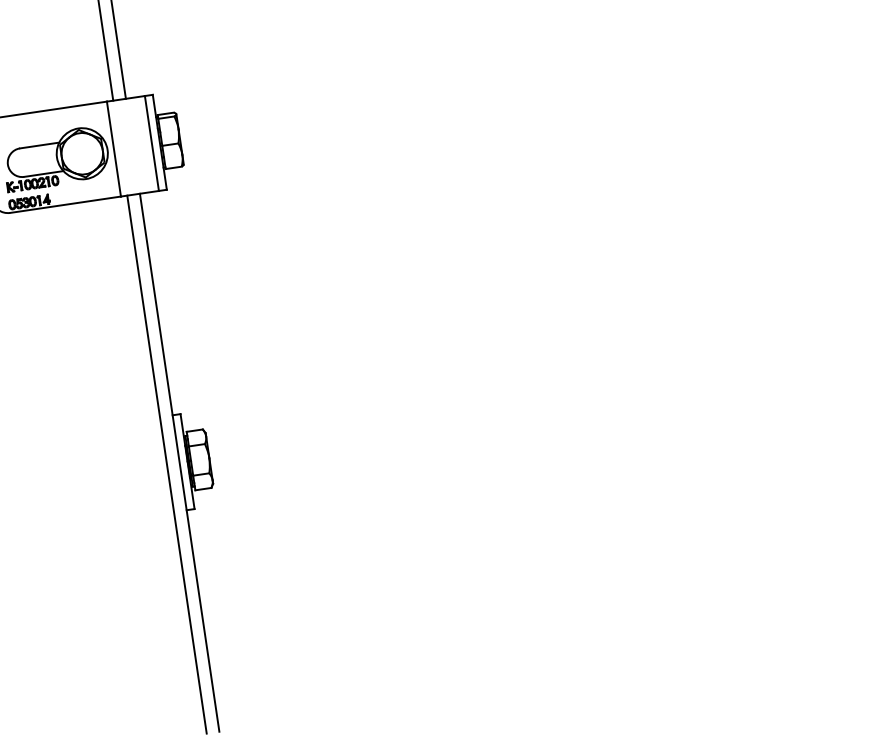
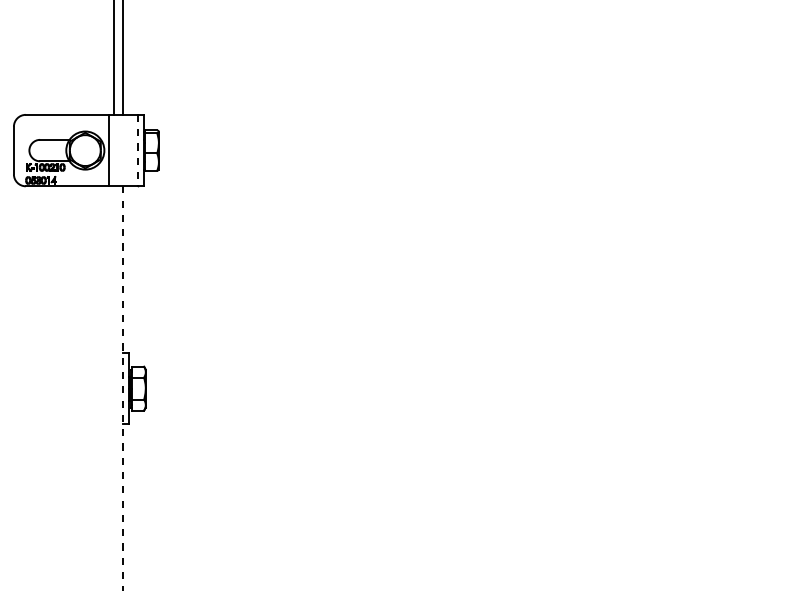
line: (151, 143) -> (137, 150), solid -> dashed
line: (179, 463) -> (123, 389), solid -> dashed
line: (166, 464) -> (113, 388), removed

